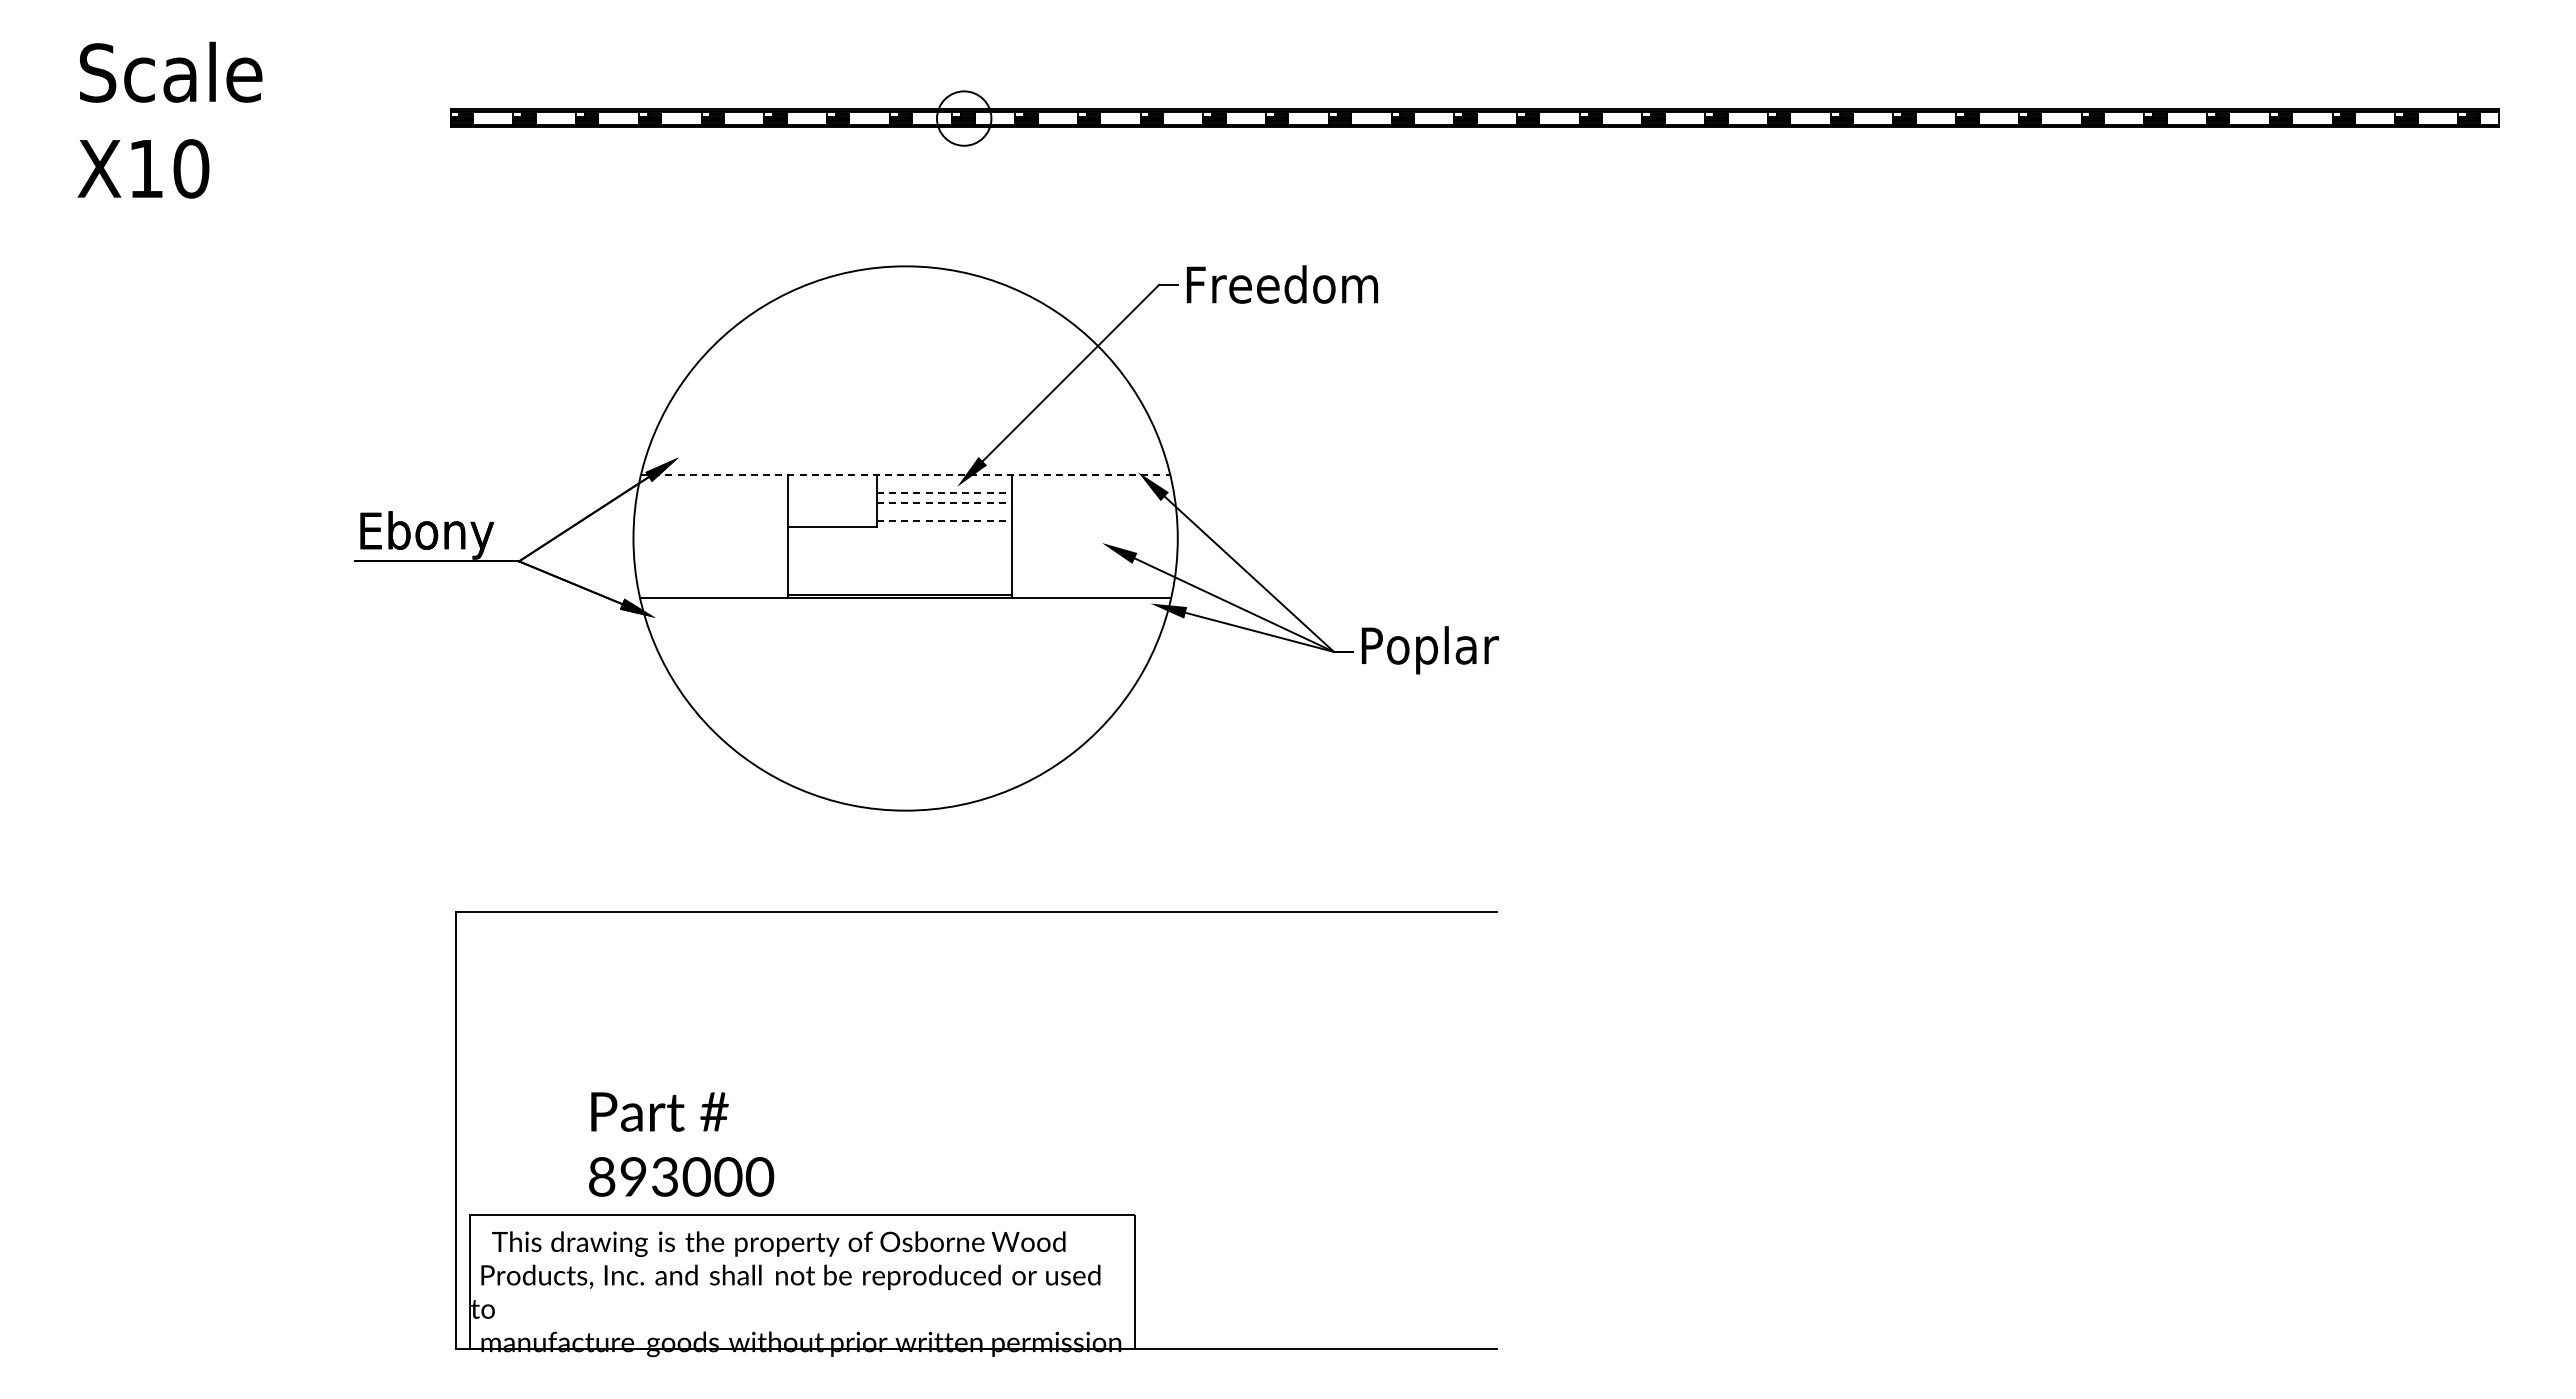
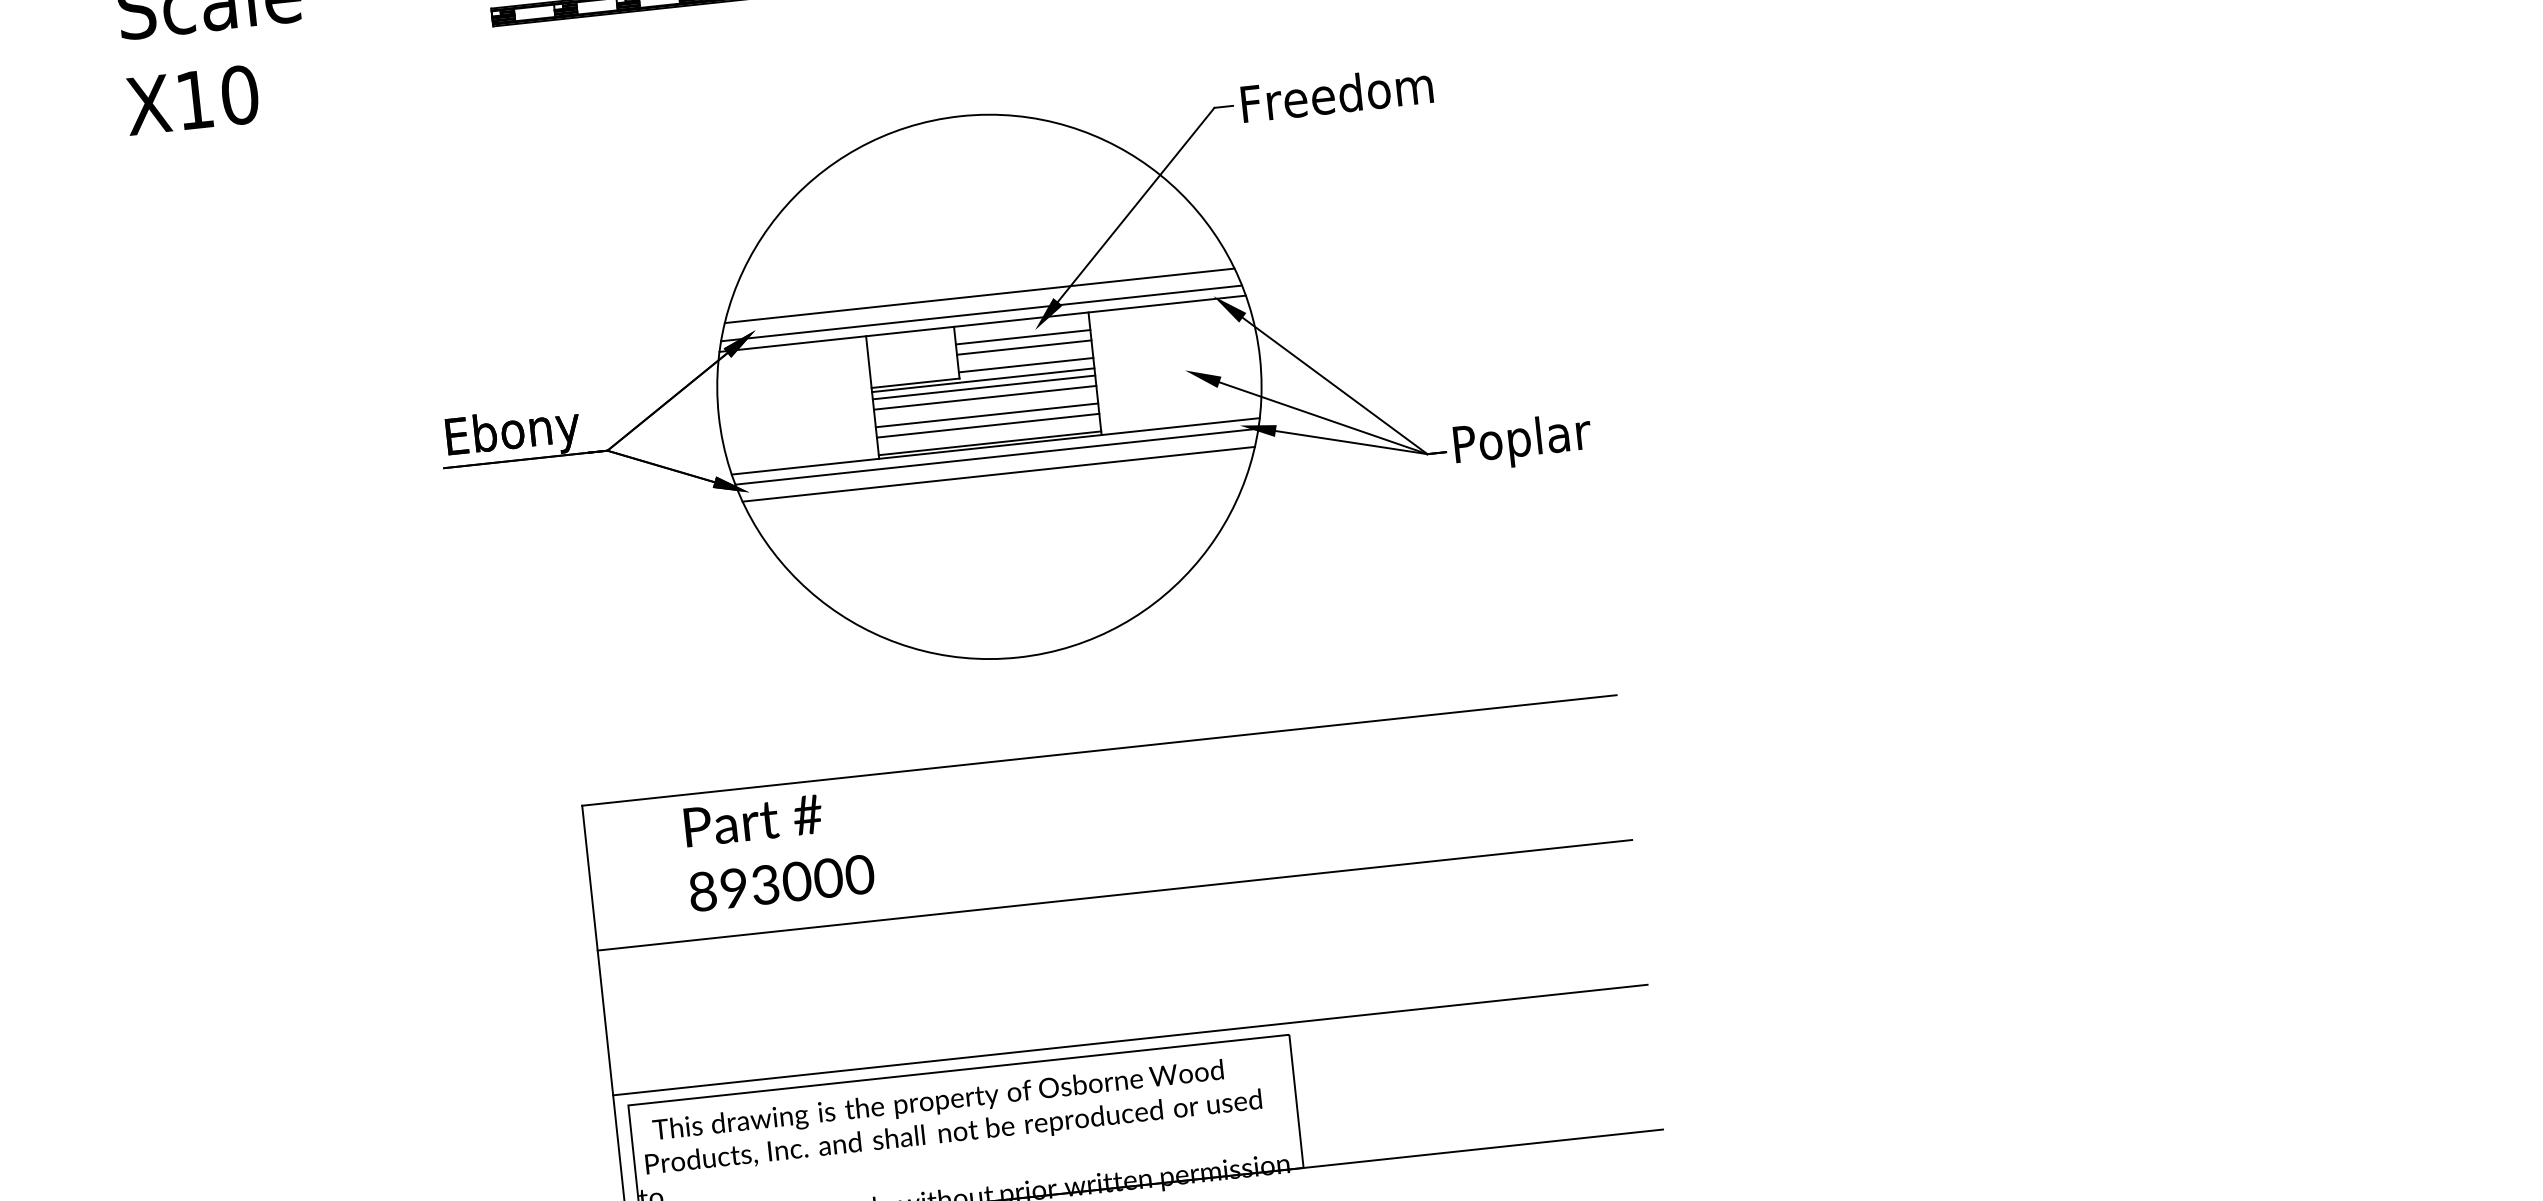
line: (905, 446) -> (979, 295), added
line: (905, 464) -> (981, 313), added
line: (905, 475) -> (982, 324), dashed -> solid
line: (944, 492) -> (1023, 337), dashed -> solid
line: (944, 503) -> (1024, 347), dashed -> solid
line: (944, 520) -> (1026, 364), dashed -> solid
line: (900, 531) -> (983, 380), added
line: (900, 538) -> (984, 387), added
line: (900, 548) -> (985, 397), added
line: (900, 566) -> (987, 415), added
line: (900, 577) -> (988, 426), added
line: (905, 608) -> (996, 456), added
line: (905, 626) -> (998, 474), added
line: (976, 1057) -> (1115, 895), added
text: (681, 1144) -> (778, 850), moved
line: (976, 1202) -> (1130, 1039), added

